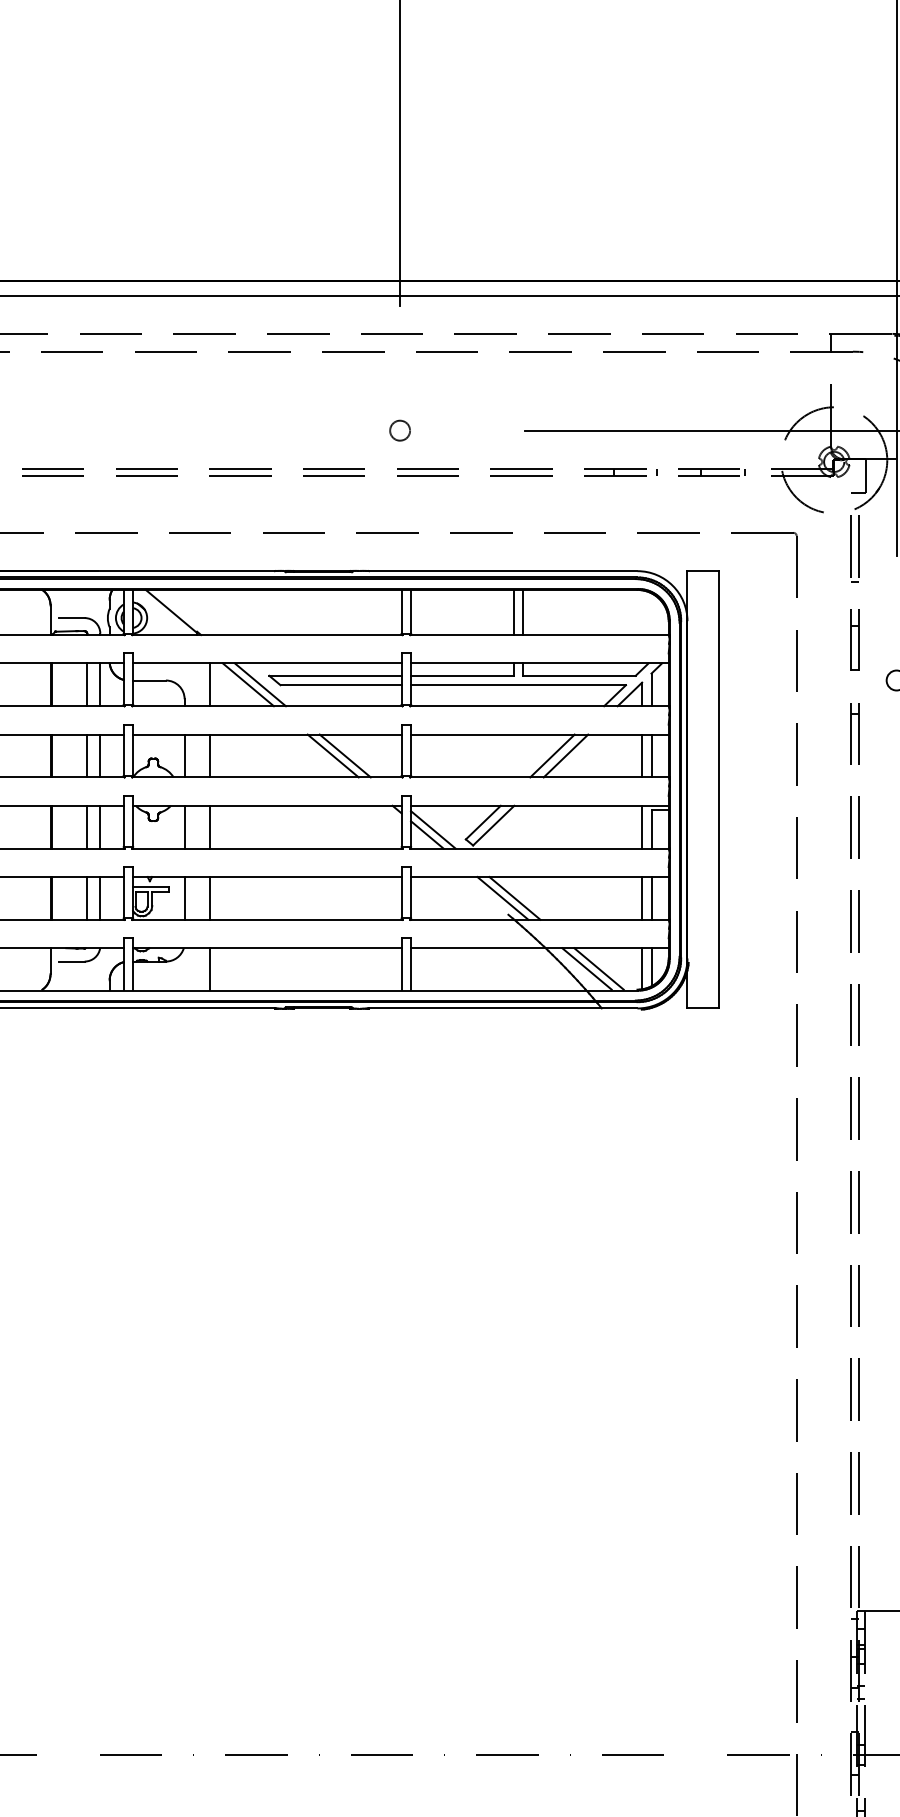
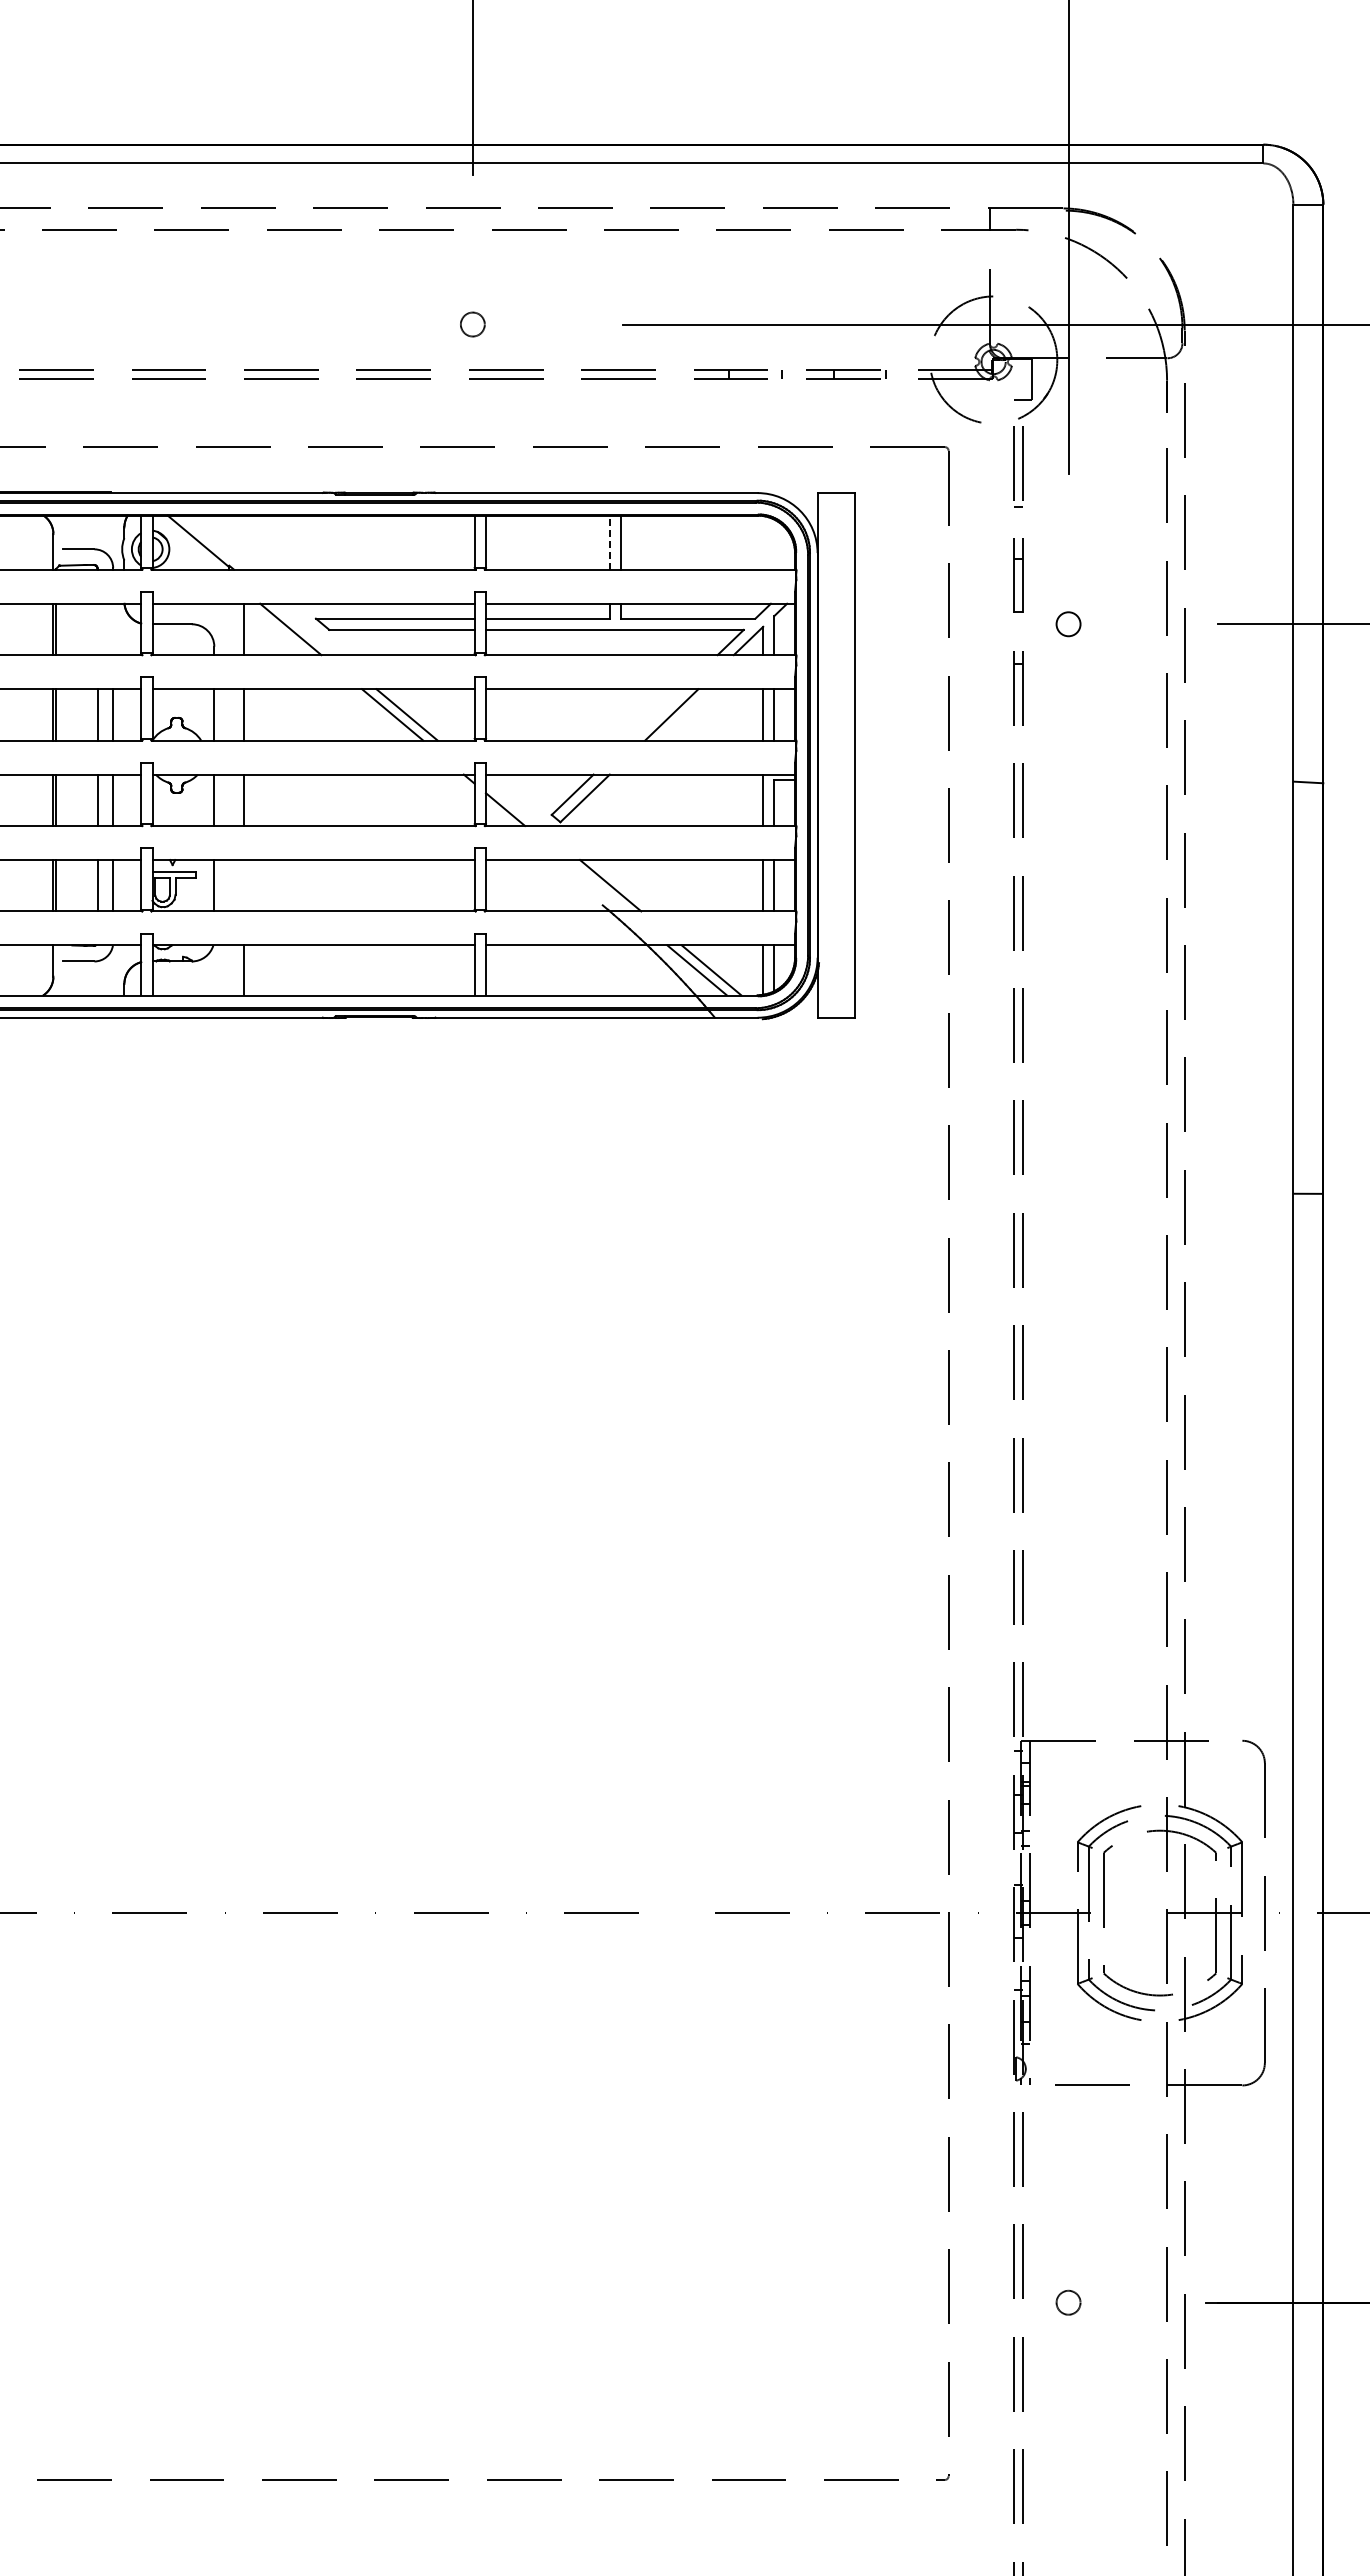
line: (514, 612) -> (609, 542), solid -> dashed
line: (87, 684) -> (97, 629), removed
line: (100, 684) -> (113, 629), removed
line: (259, 684) -> (304, 629), removed
line: (552, 755) -> (655, 714), removed
line: (433, 829) -> (512, 803), removed
line: (209, 898) -> (244, 885), removed
line: (502, 898) -> (595, 885), removed

